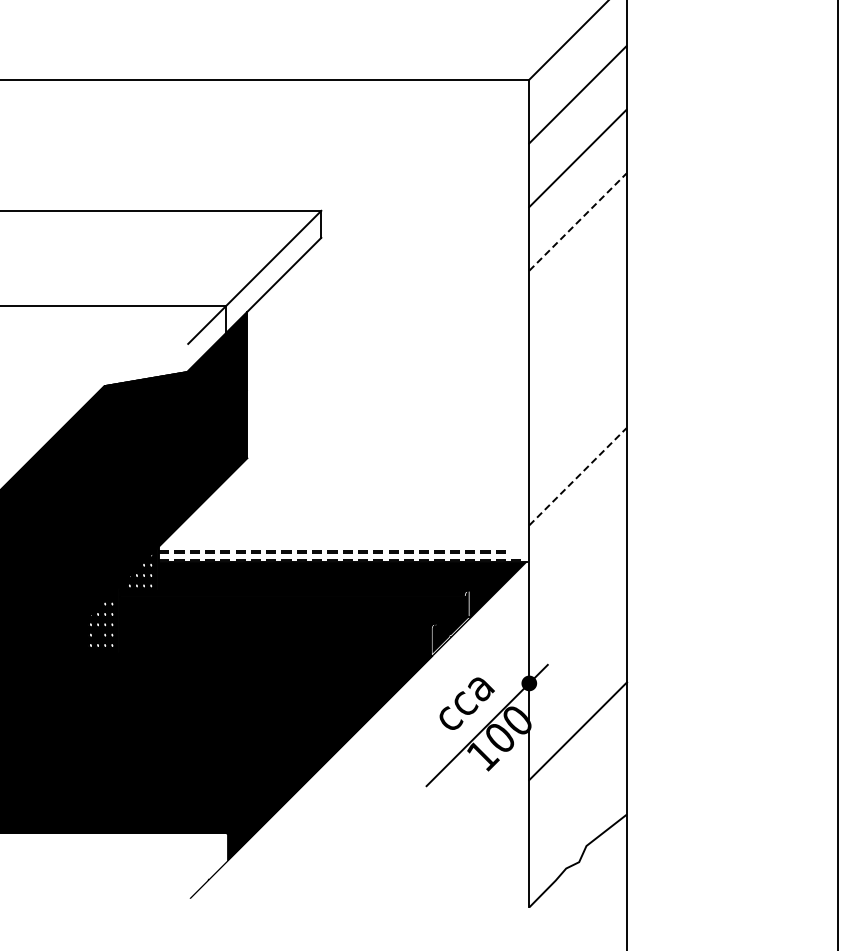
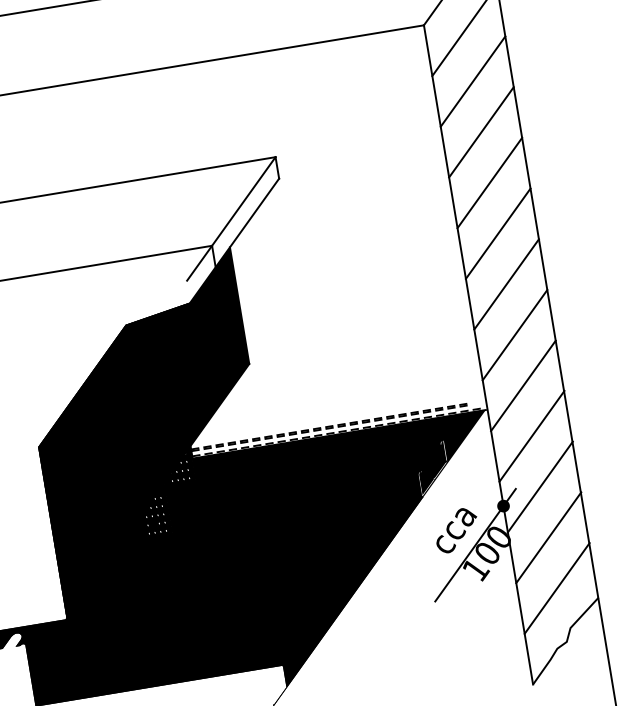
line: (577, 222) -> (481, 132), dashed -> solid
line: (577, 285) -> (489, 182), added
line: (577, 349) -> (497, 233), added
line: (577, 412) -> (506, 283), added
line: (577, 476) -> (514, 334), dashed -> solid
line: (577, 540) -> (523, 385), added
line: (578, 603) -> (532, 435), added
line: (578, 667) -> (540, 486), added
line: (578, 794) -> (557, 588), added

